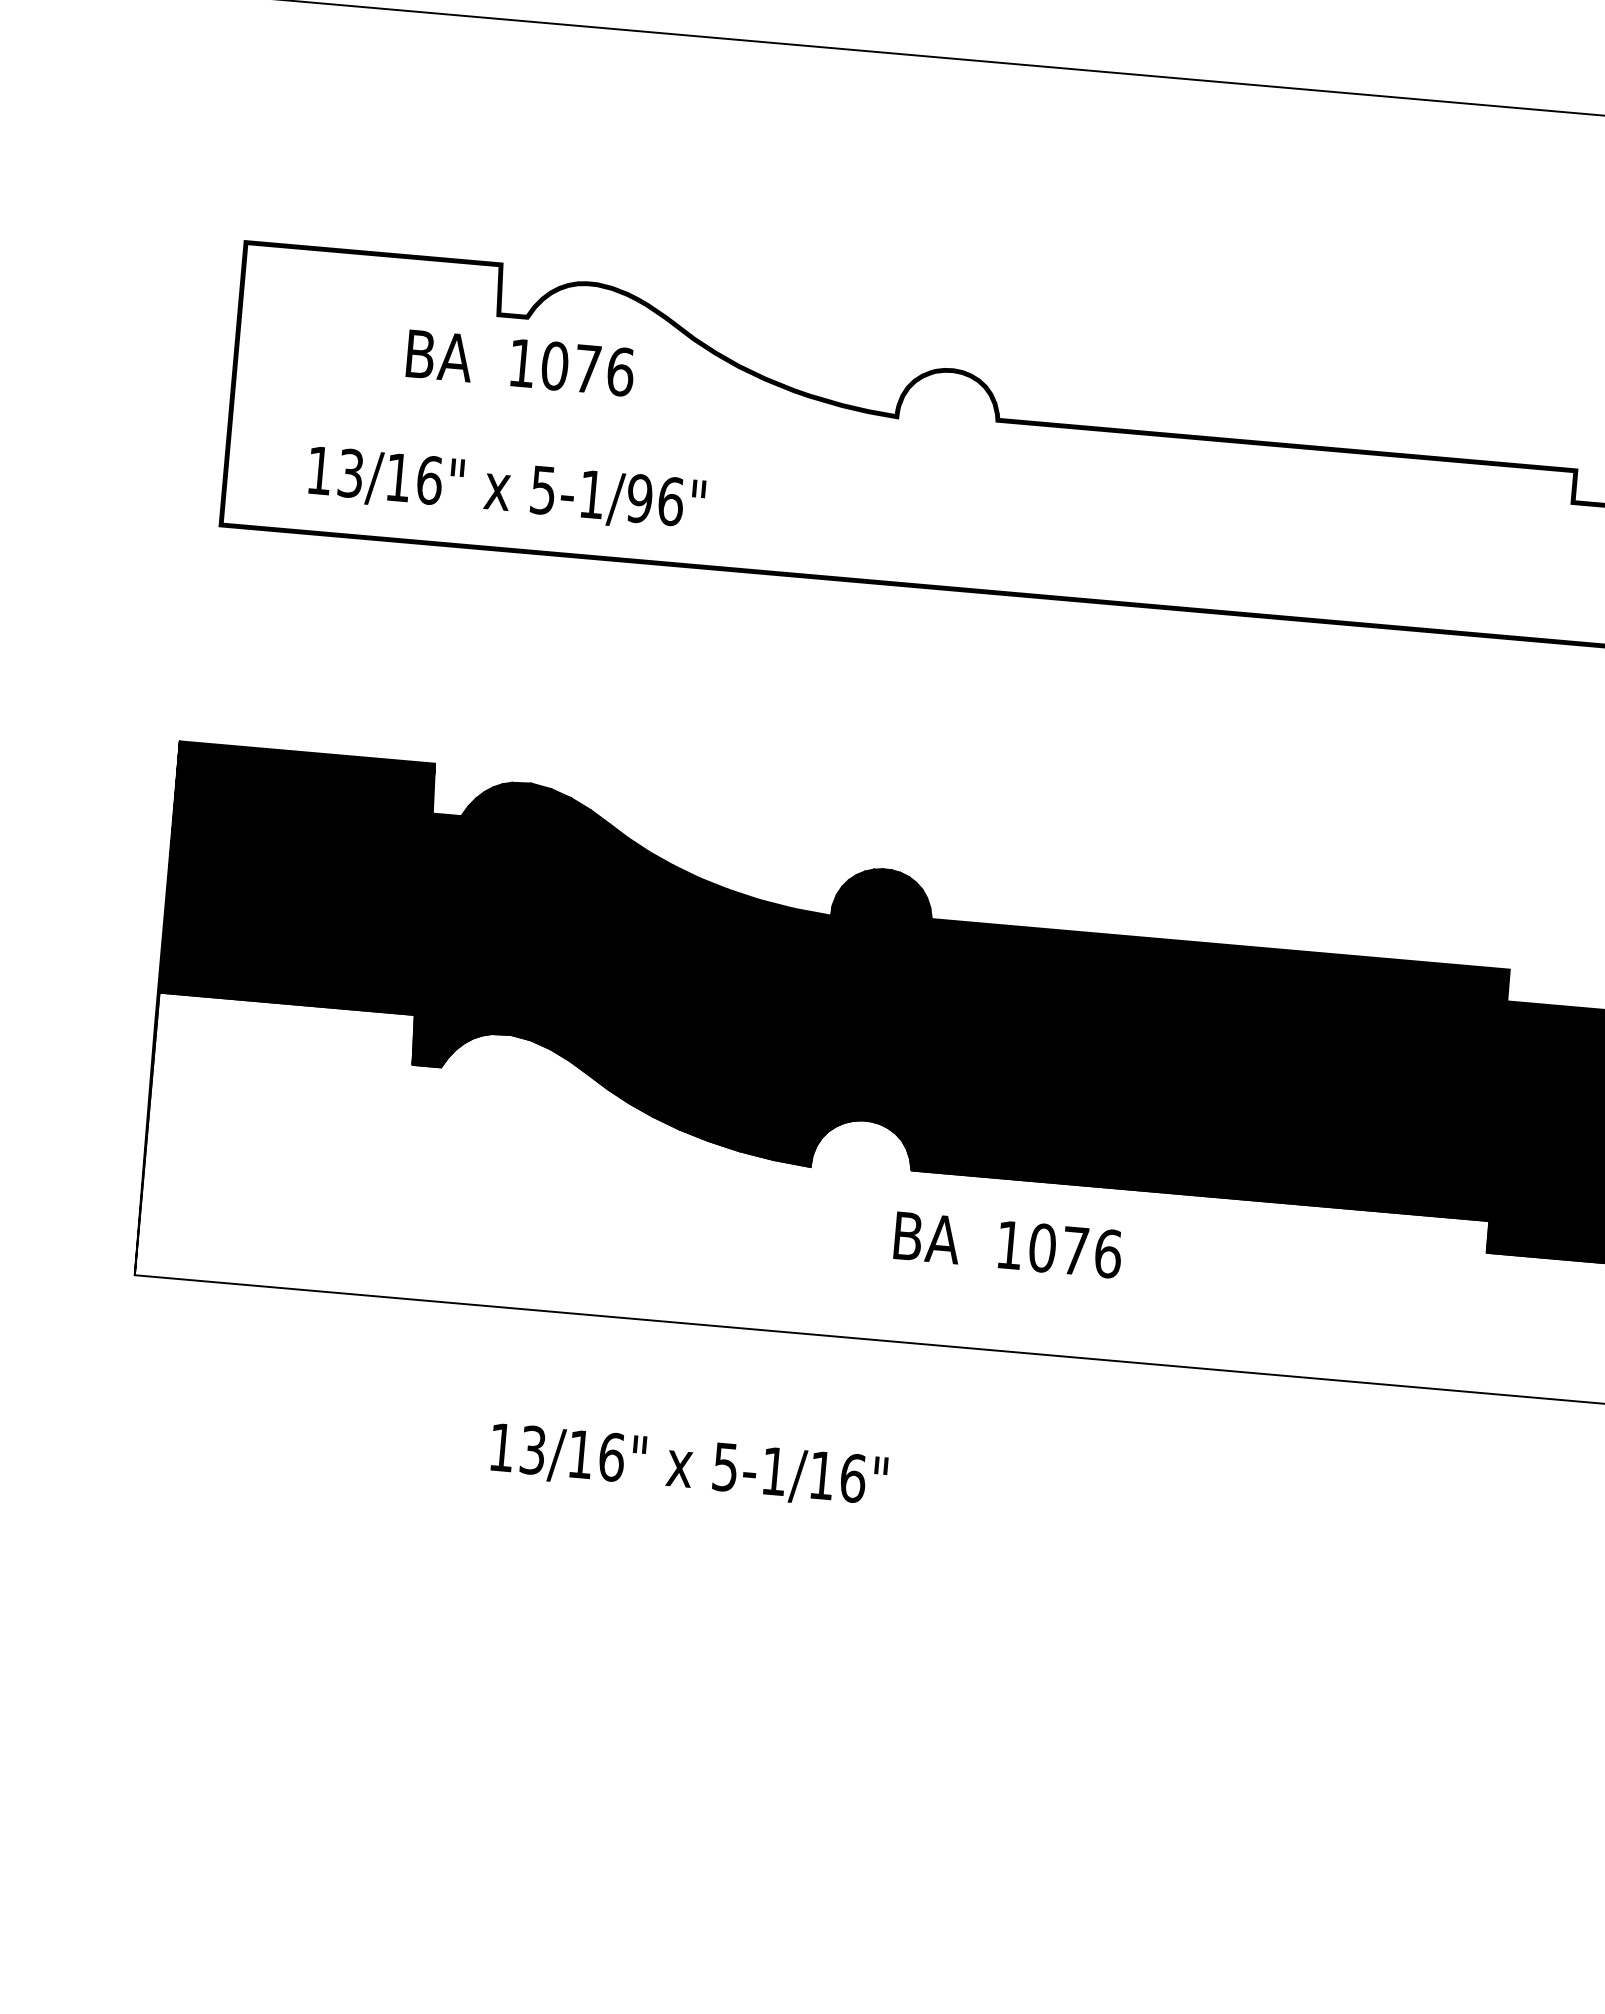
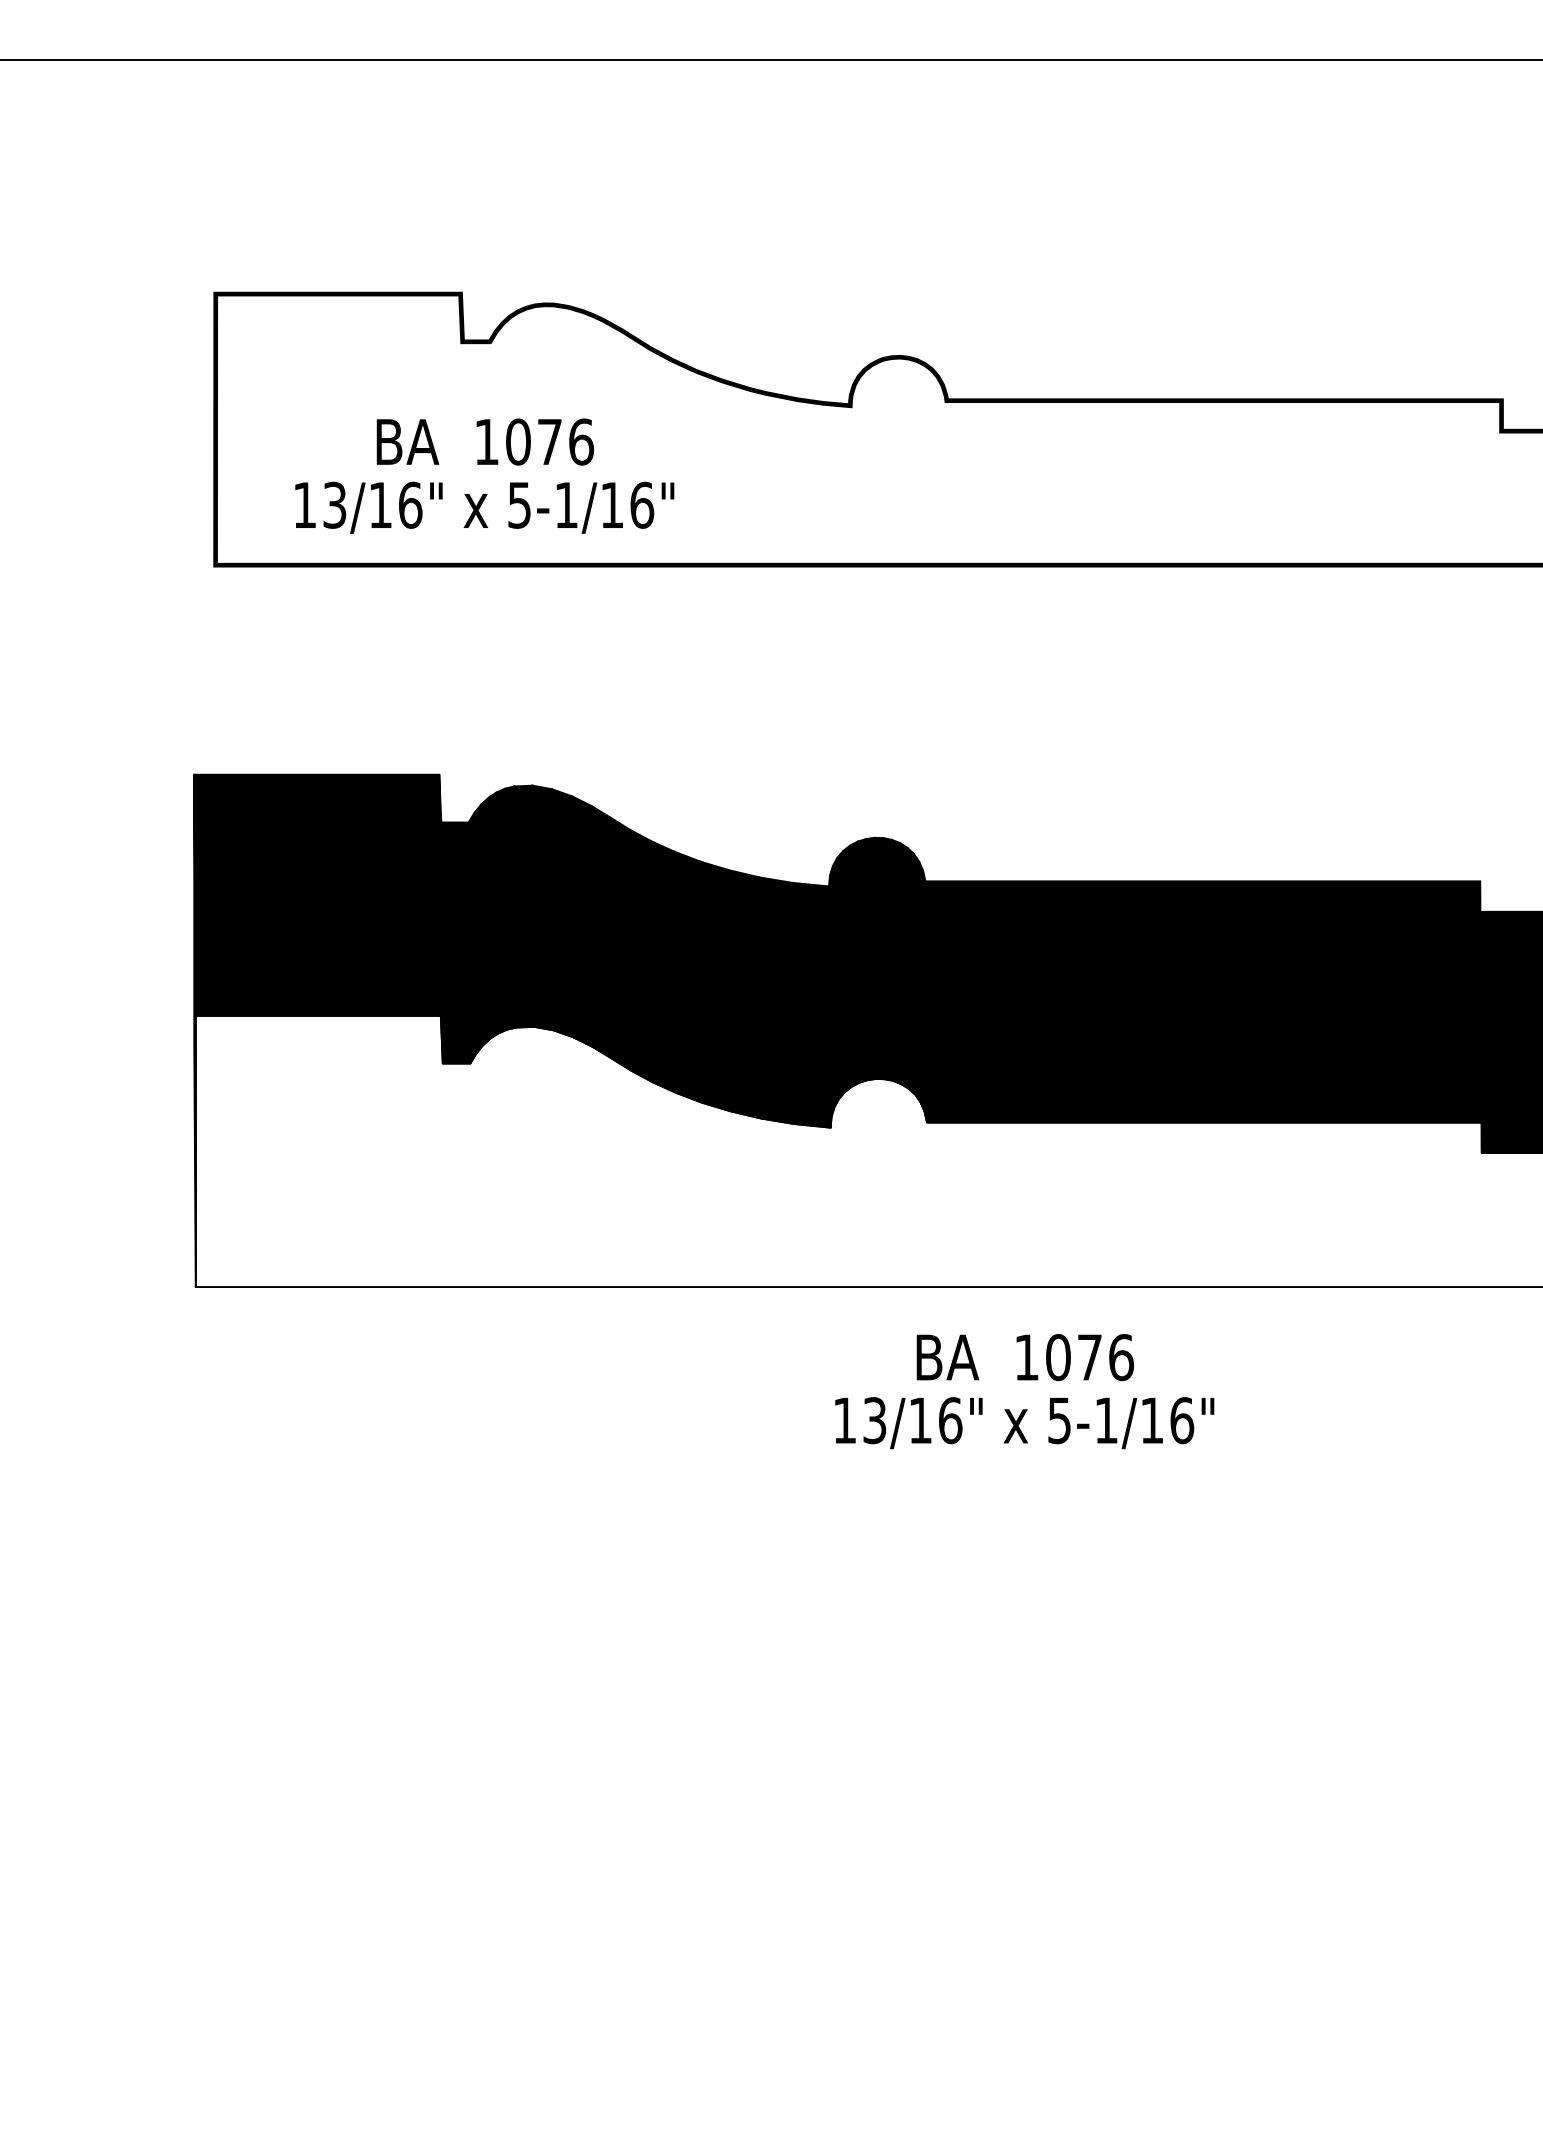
text: (520, 362) -> (485, 441), moved
text: (639, 497) -> (611, 504), 5-1/96" -> 5-1/16"
text: (1008, 1245) -> (1025, 1357), moved
text: (688, 1466) -> (1024, 1423), moved

